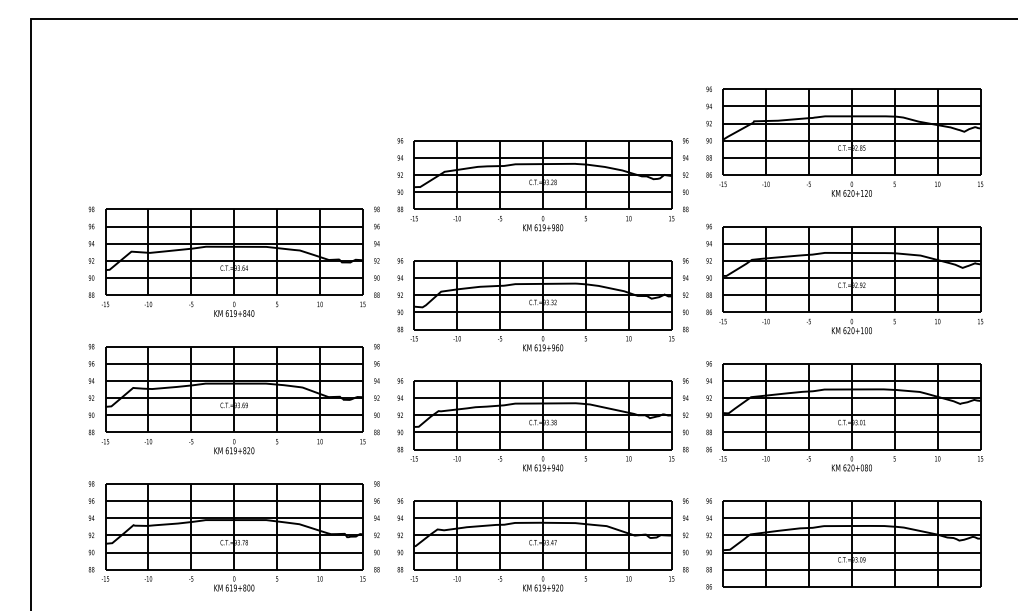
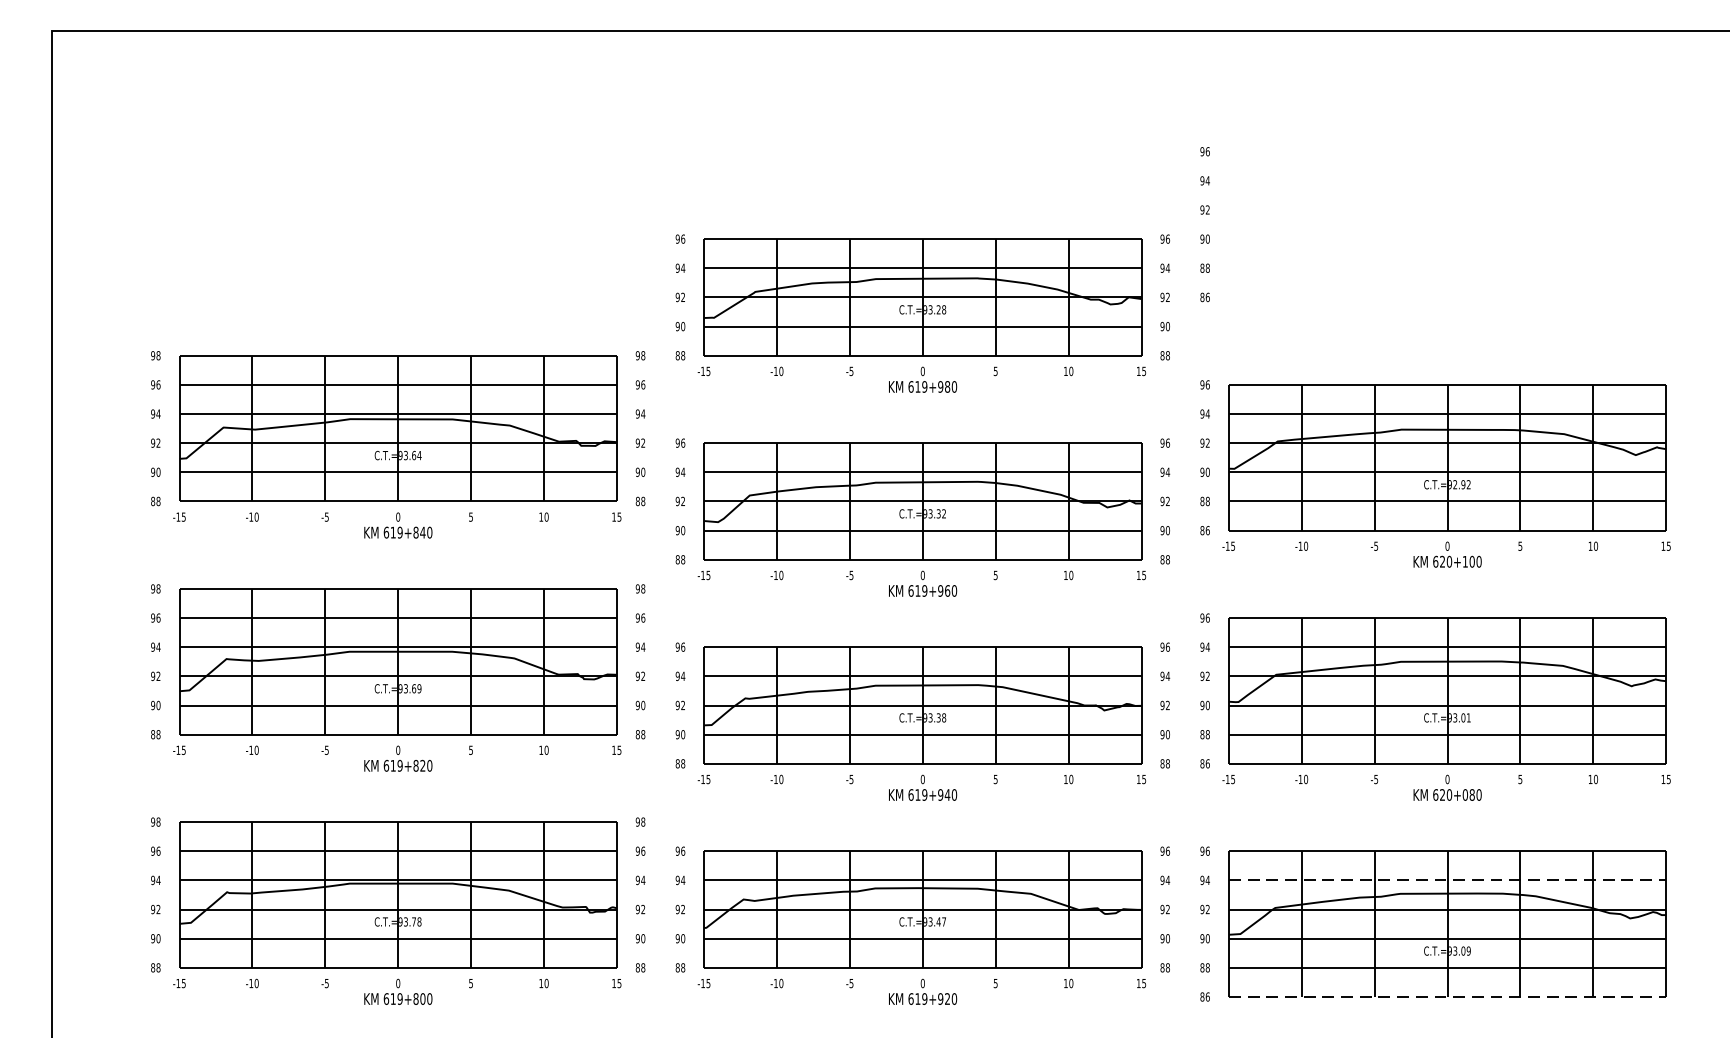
part: (851, 142) -> (1446, 242), removed
line: (851, 518) -> (1446, 880), solid -> dashed
line: (851, 586) -> (1446, 996), solid -> dashed

